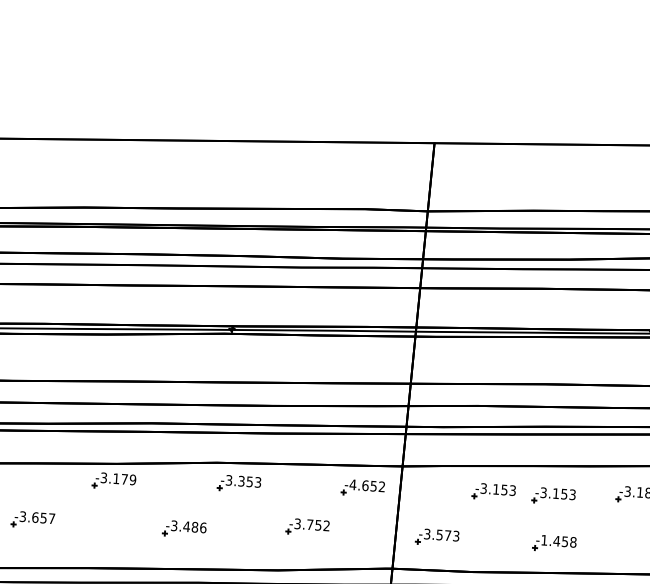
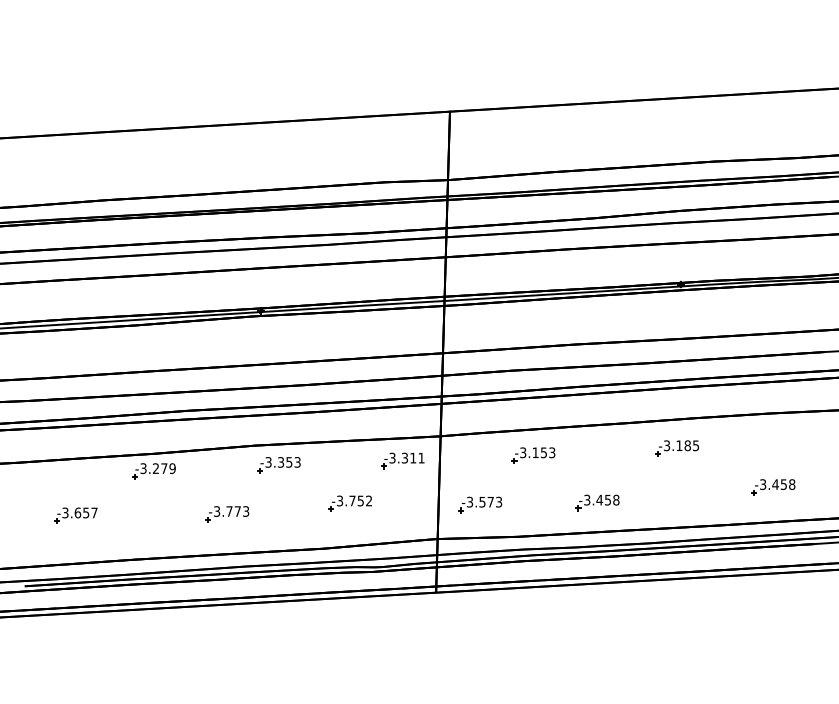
text: (115, 478) -> (155, 468), -3.179 -> -3.279
text: (367, 485) -> (406, 457), -4.652 -> -3.311
part: (553, 496) -> (593, 455), removed
text: (194, 527) -> (237, 511), -3.486 -> -3.773
text: (544, 539) -> (587, 499), -1.458 -> -3.458

